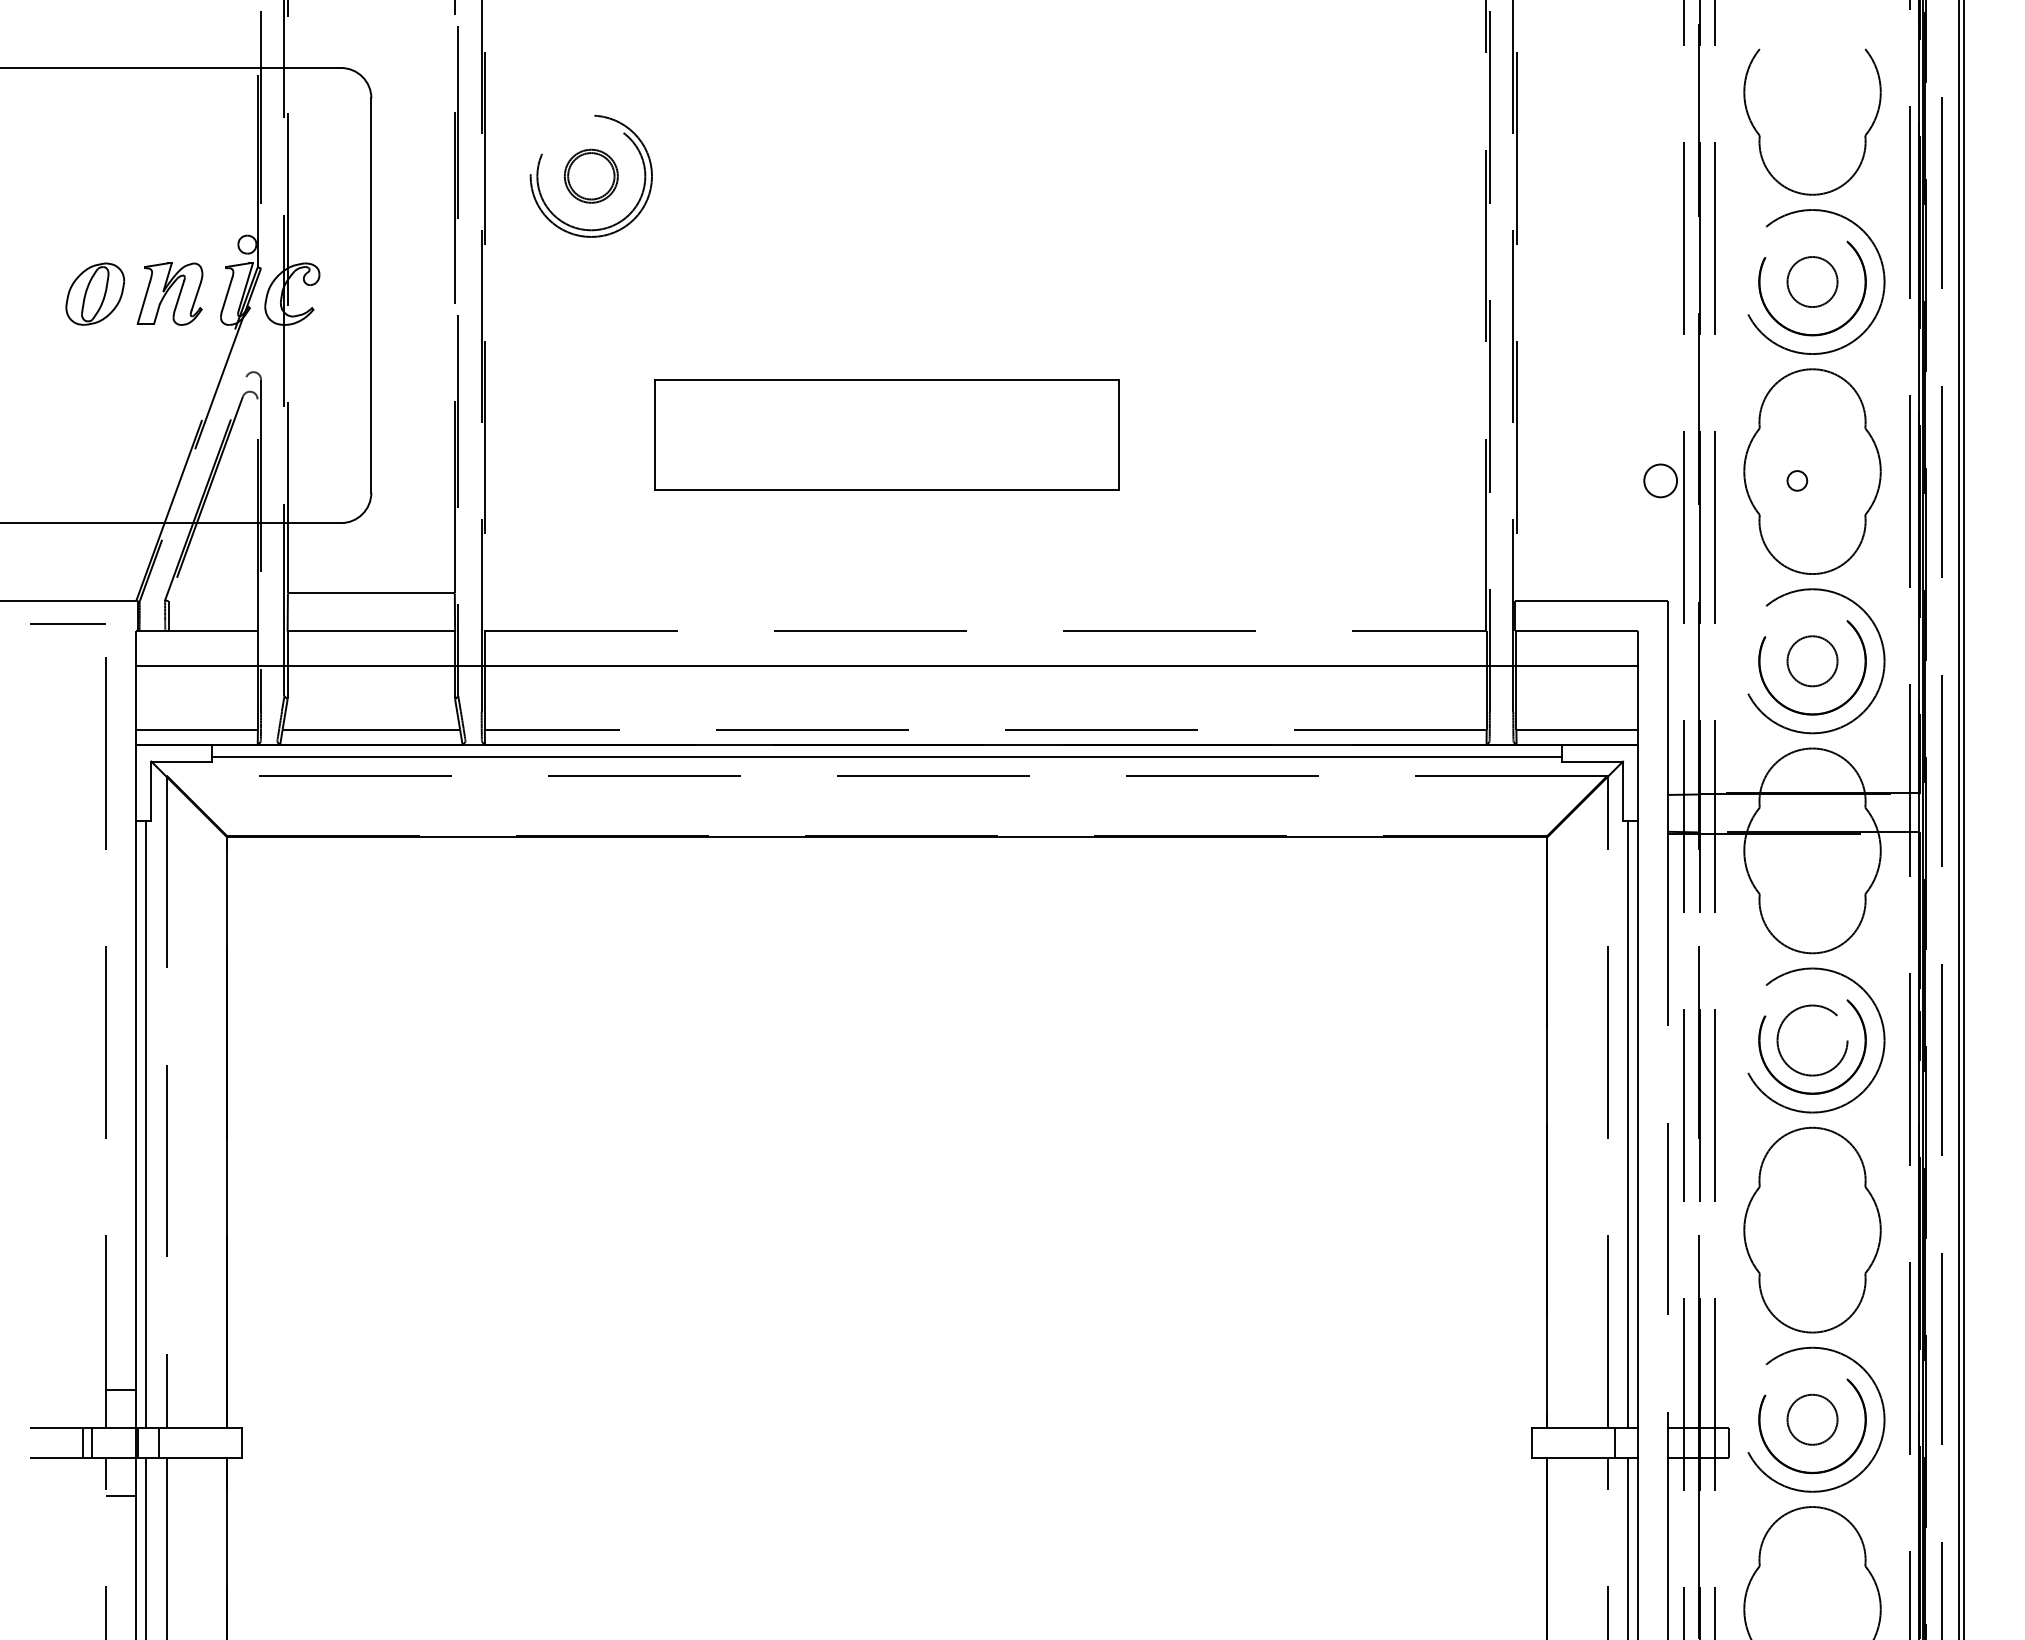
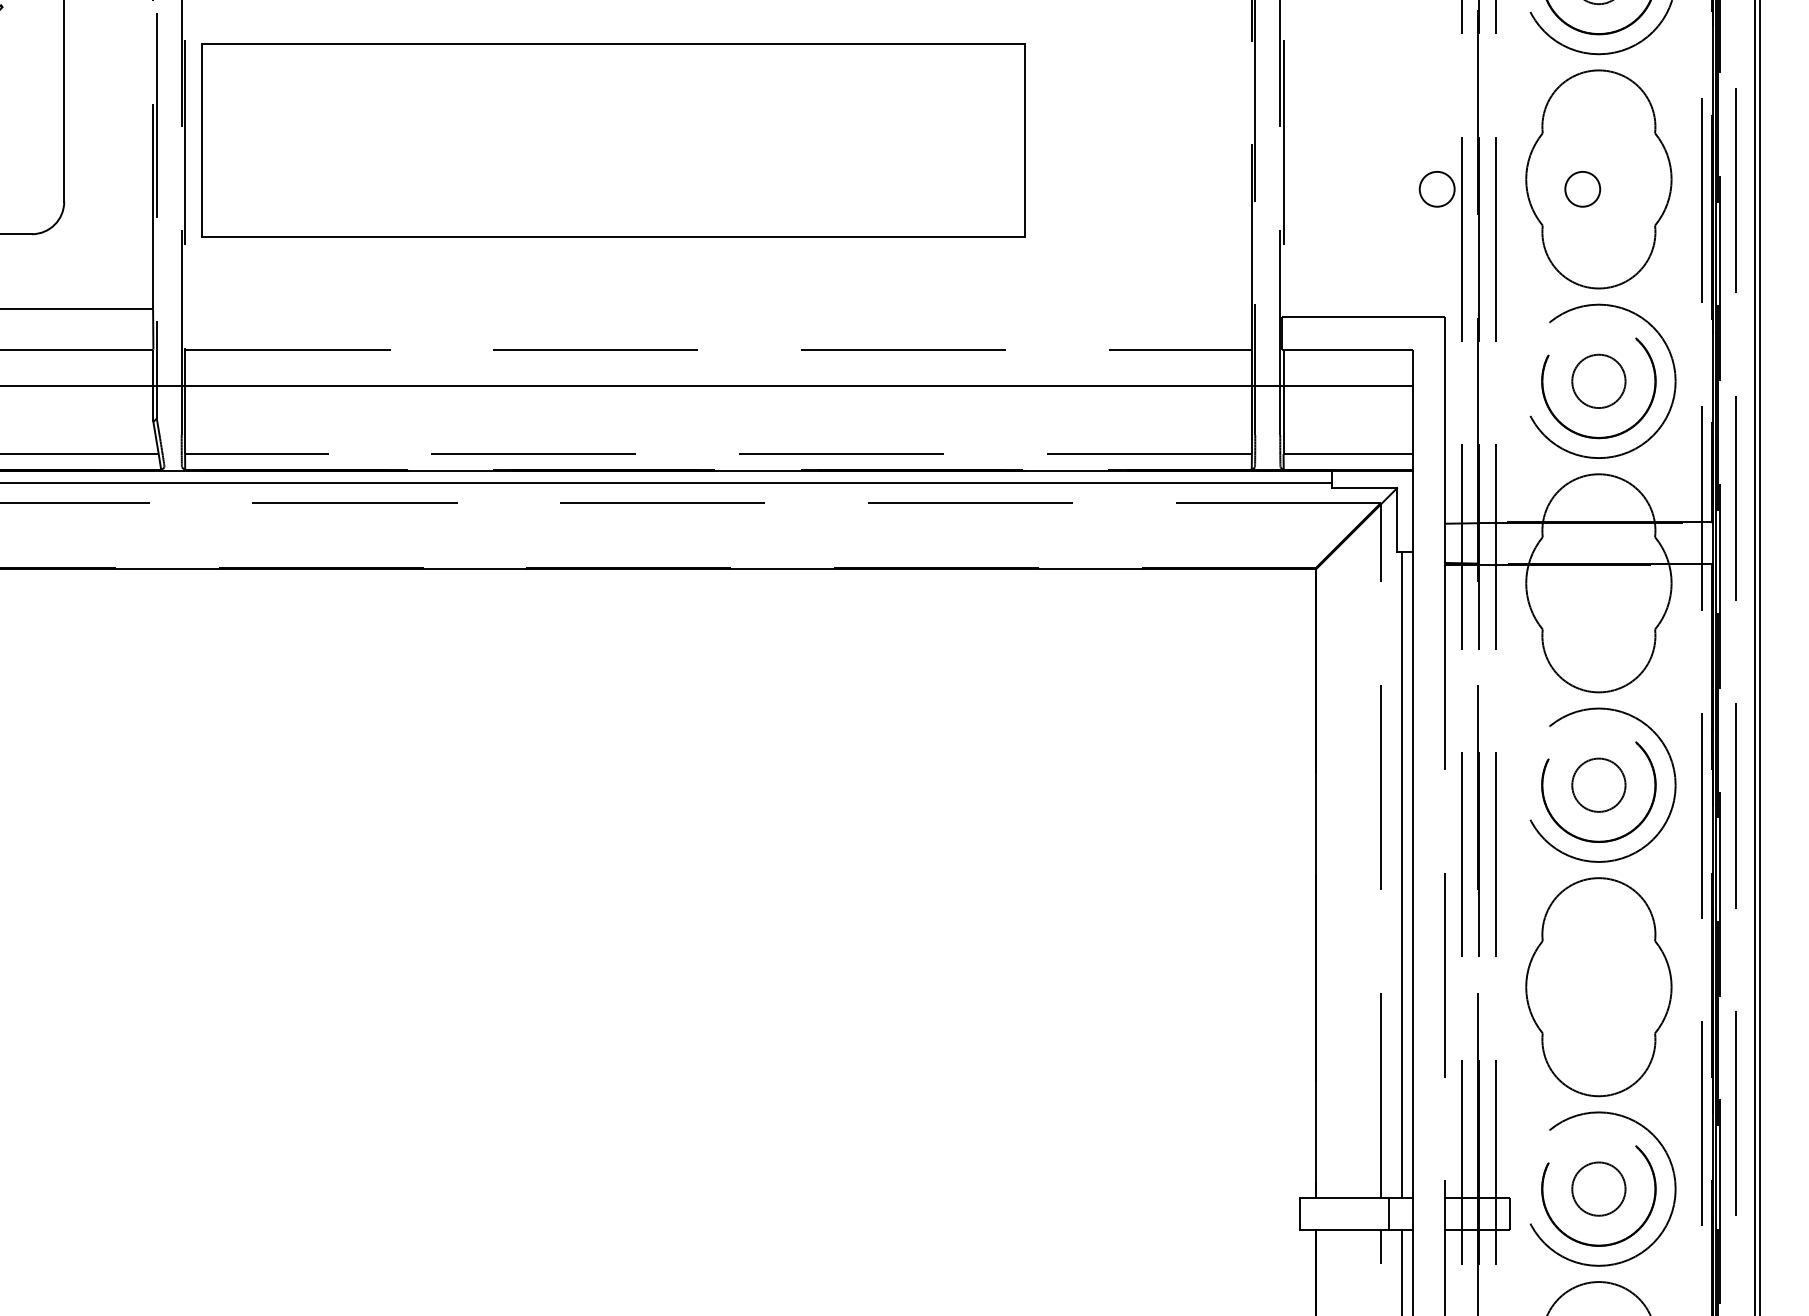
part: (886, 434) -> (612, 139), size x1.67
circle: (1796, 480) -> (1581, 188), size x1.67
circle: (1812, 1040) -> (1598, 785), size x0.71

